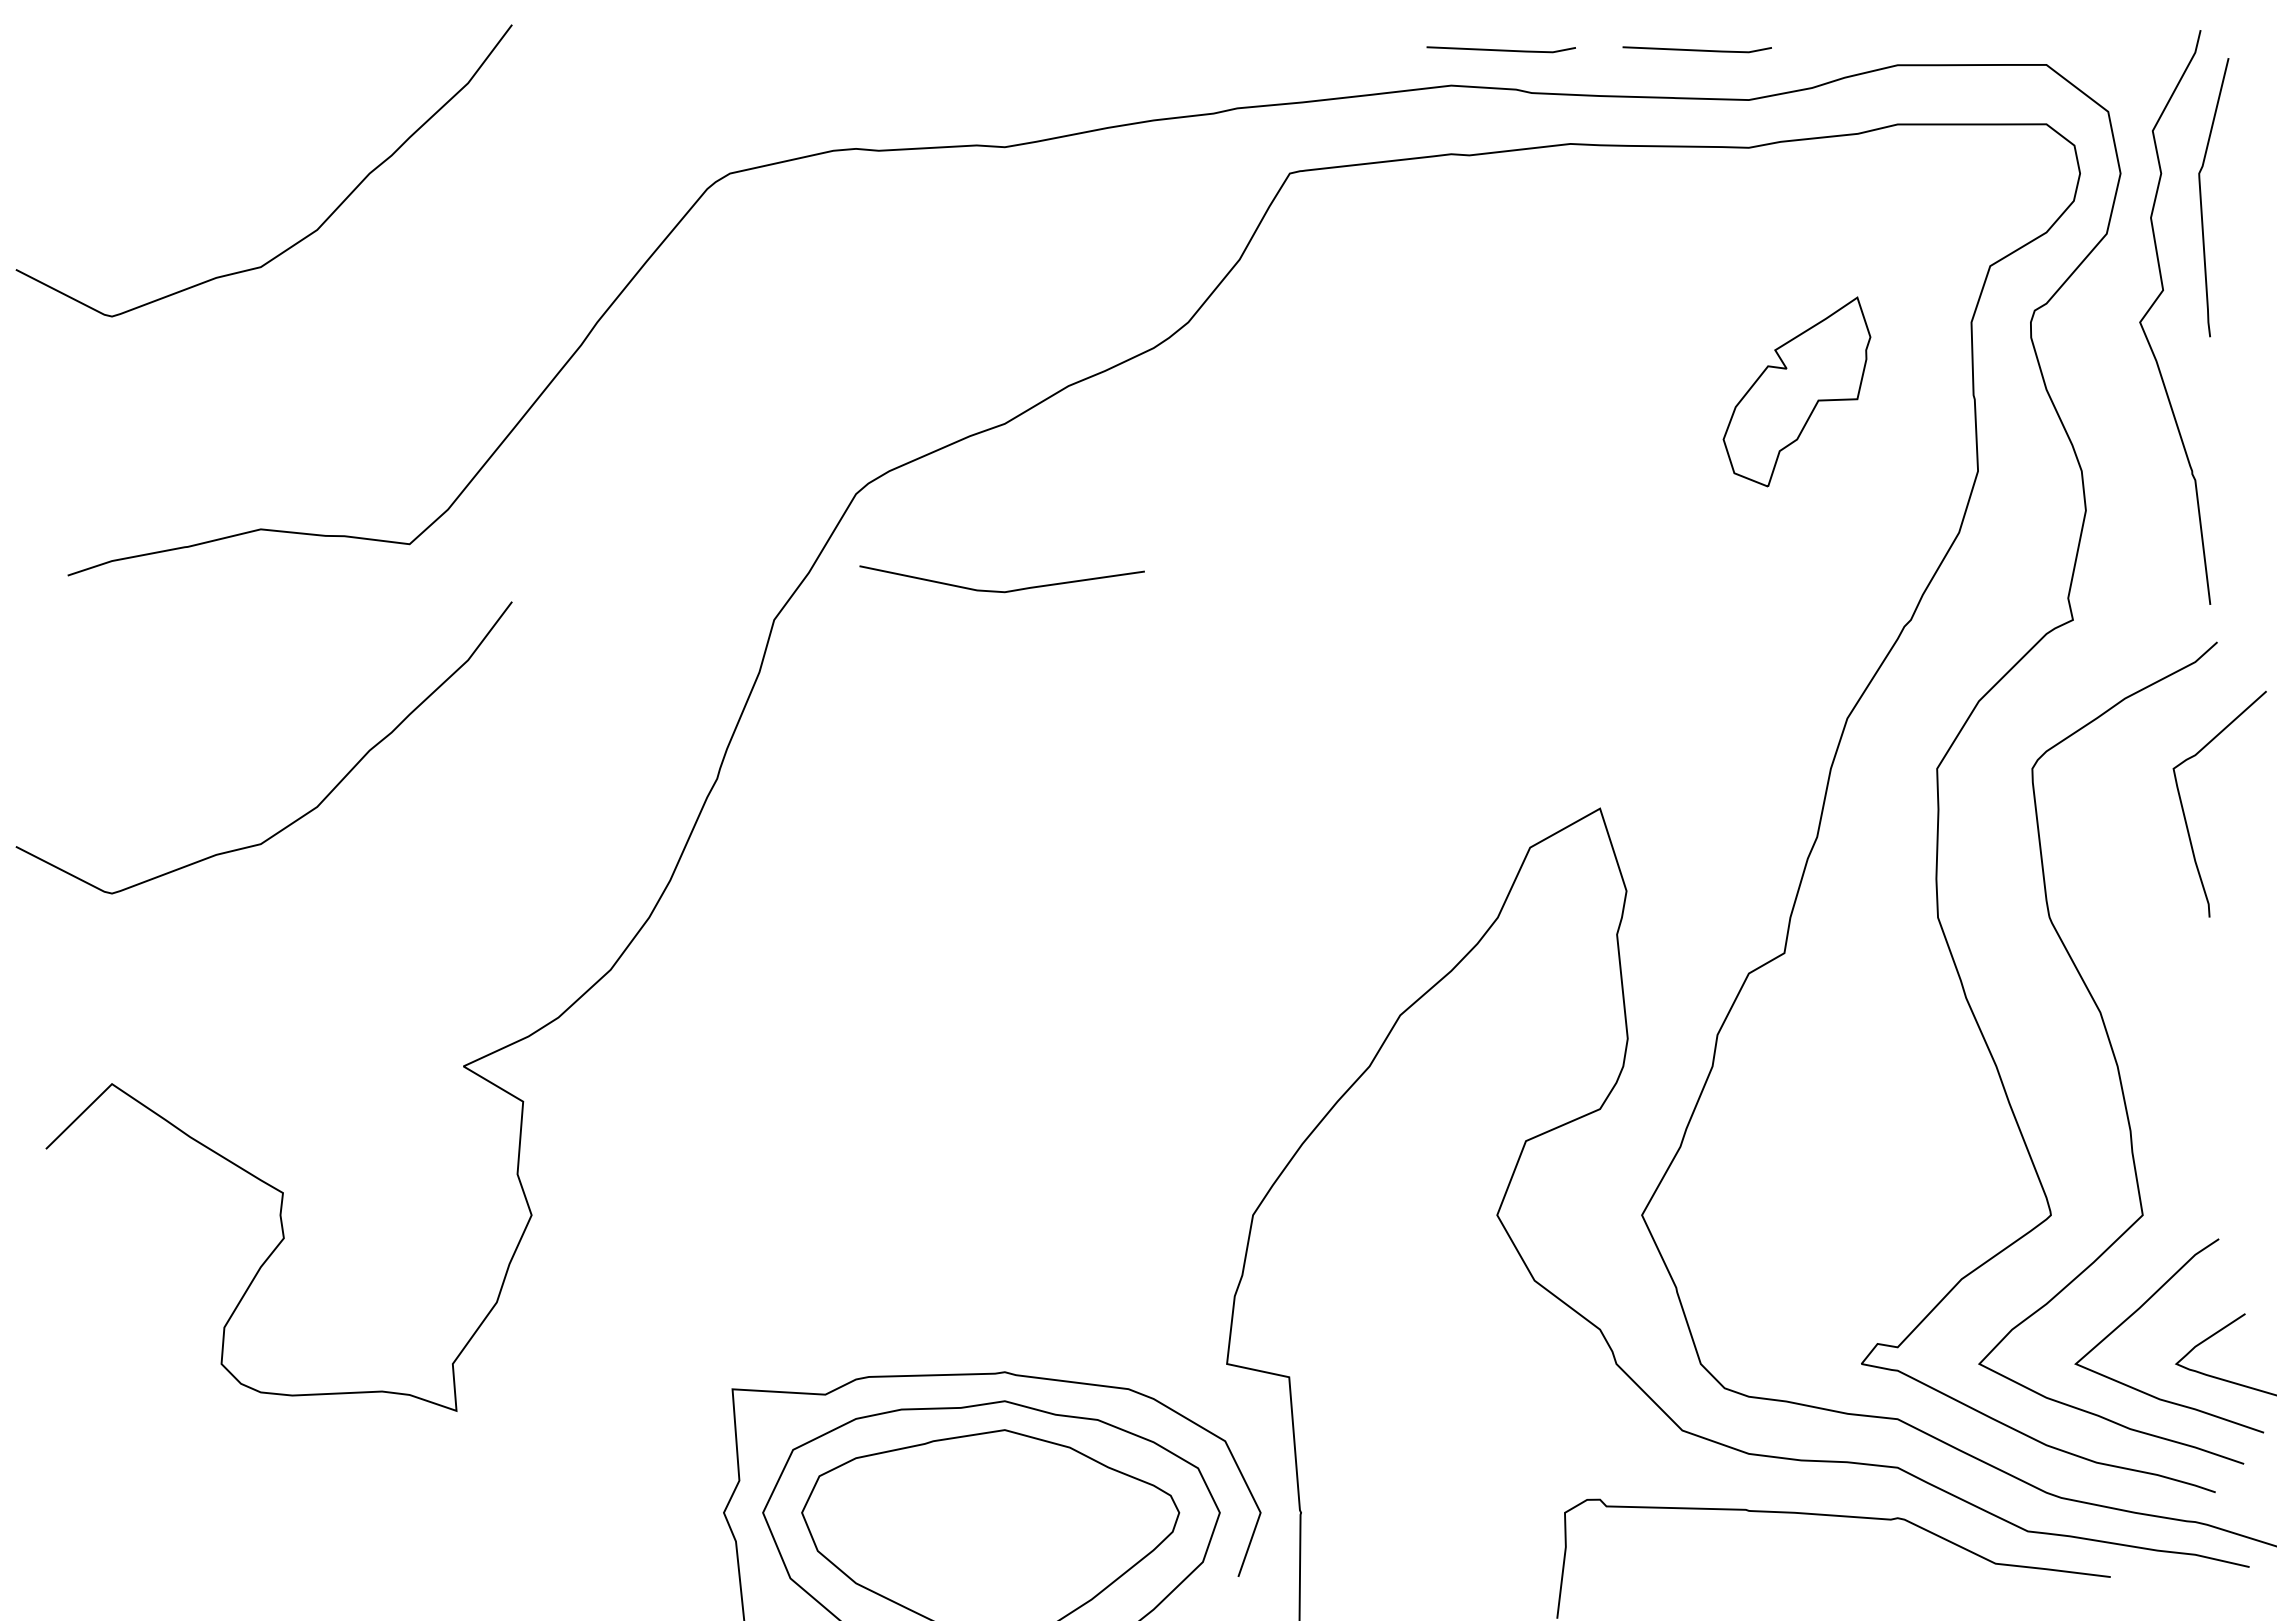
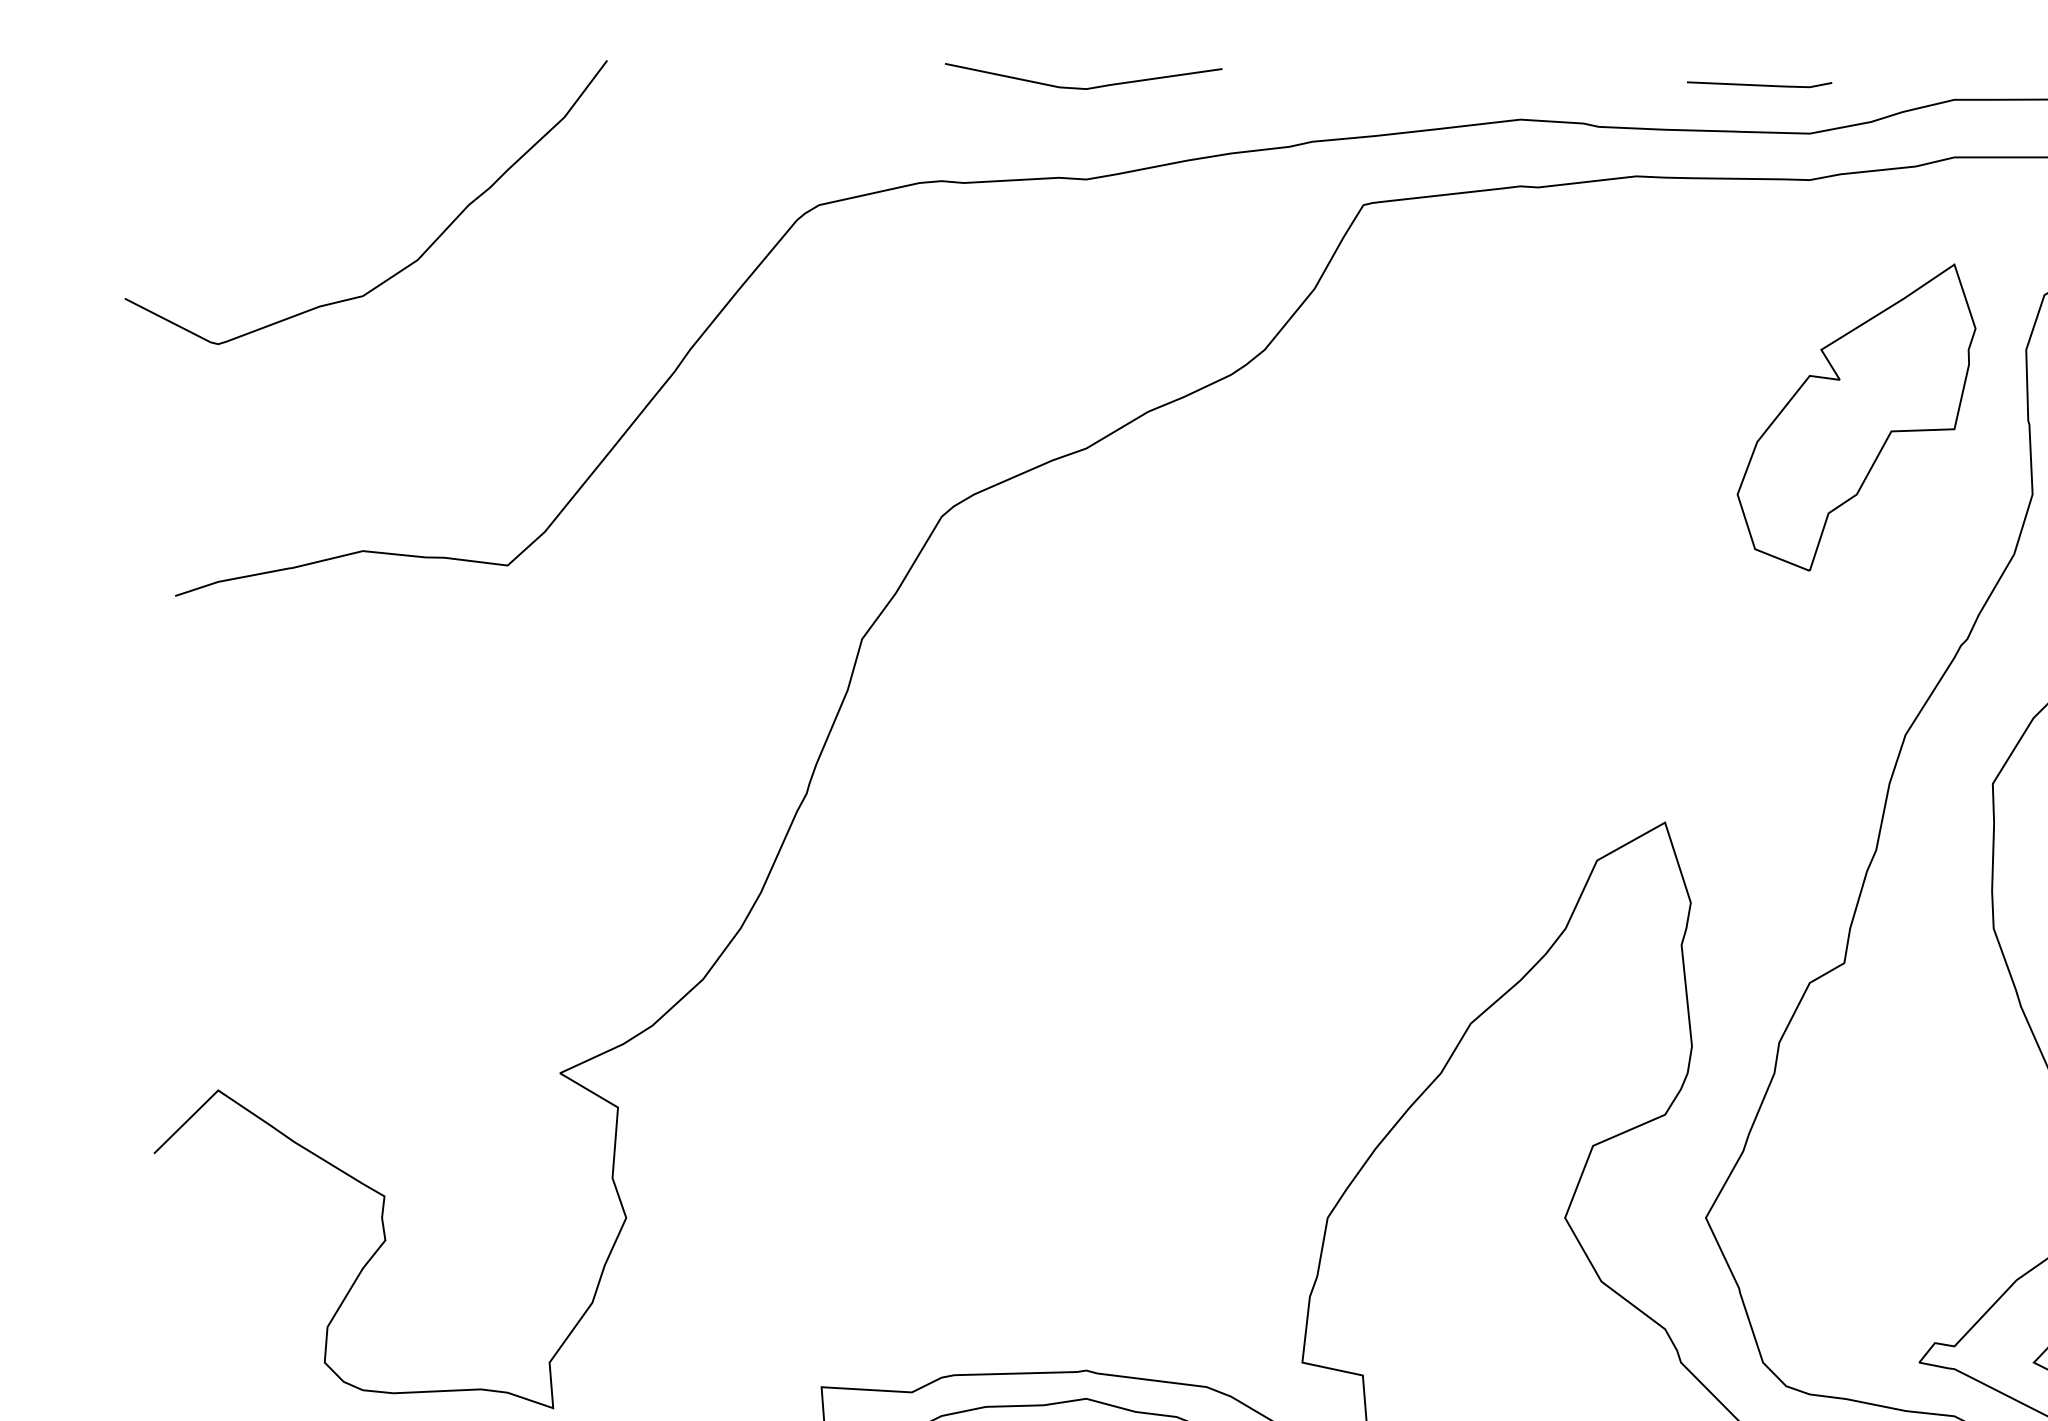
line: (1500, 49) -> (1568, 84), removed
part: (1796, 391) -> (1856, 417), size x1.67
line: (998, 590) -> (1080, 87), moved
curve: (306, 812) -> (407, 826), removed

